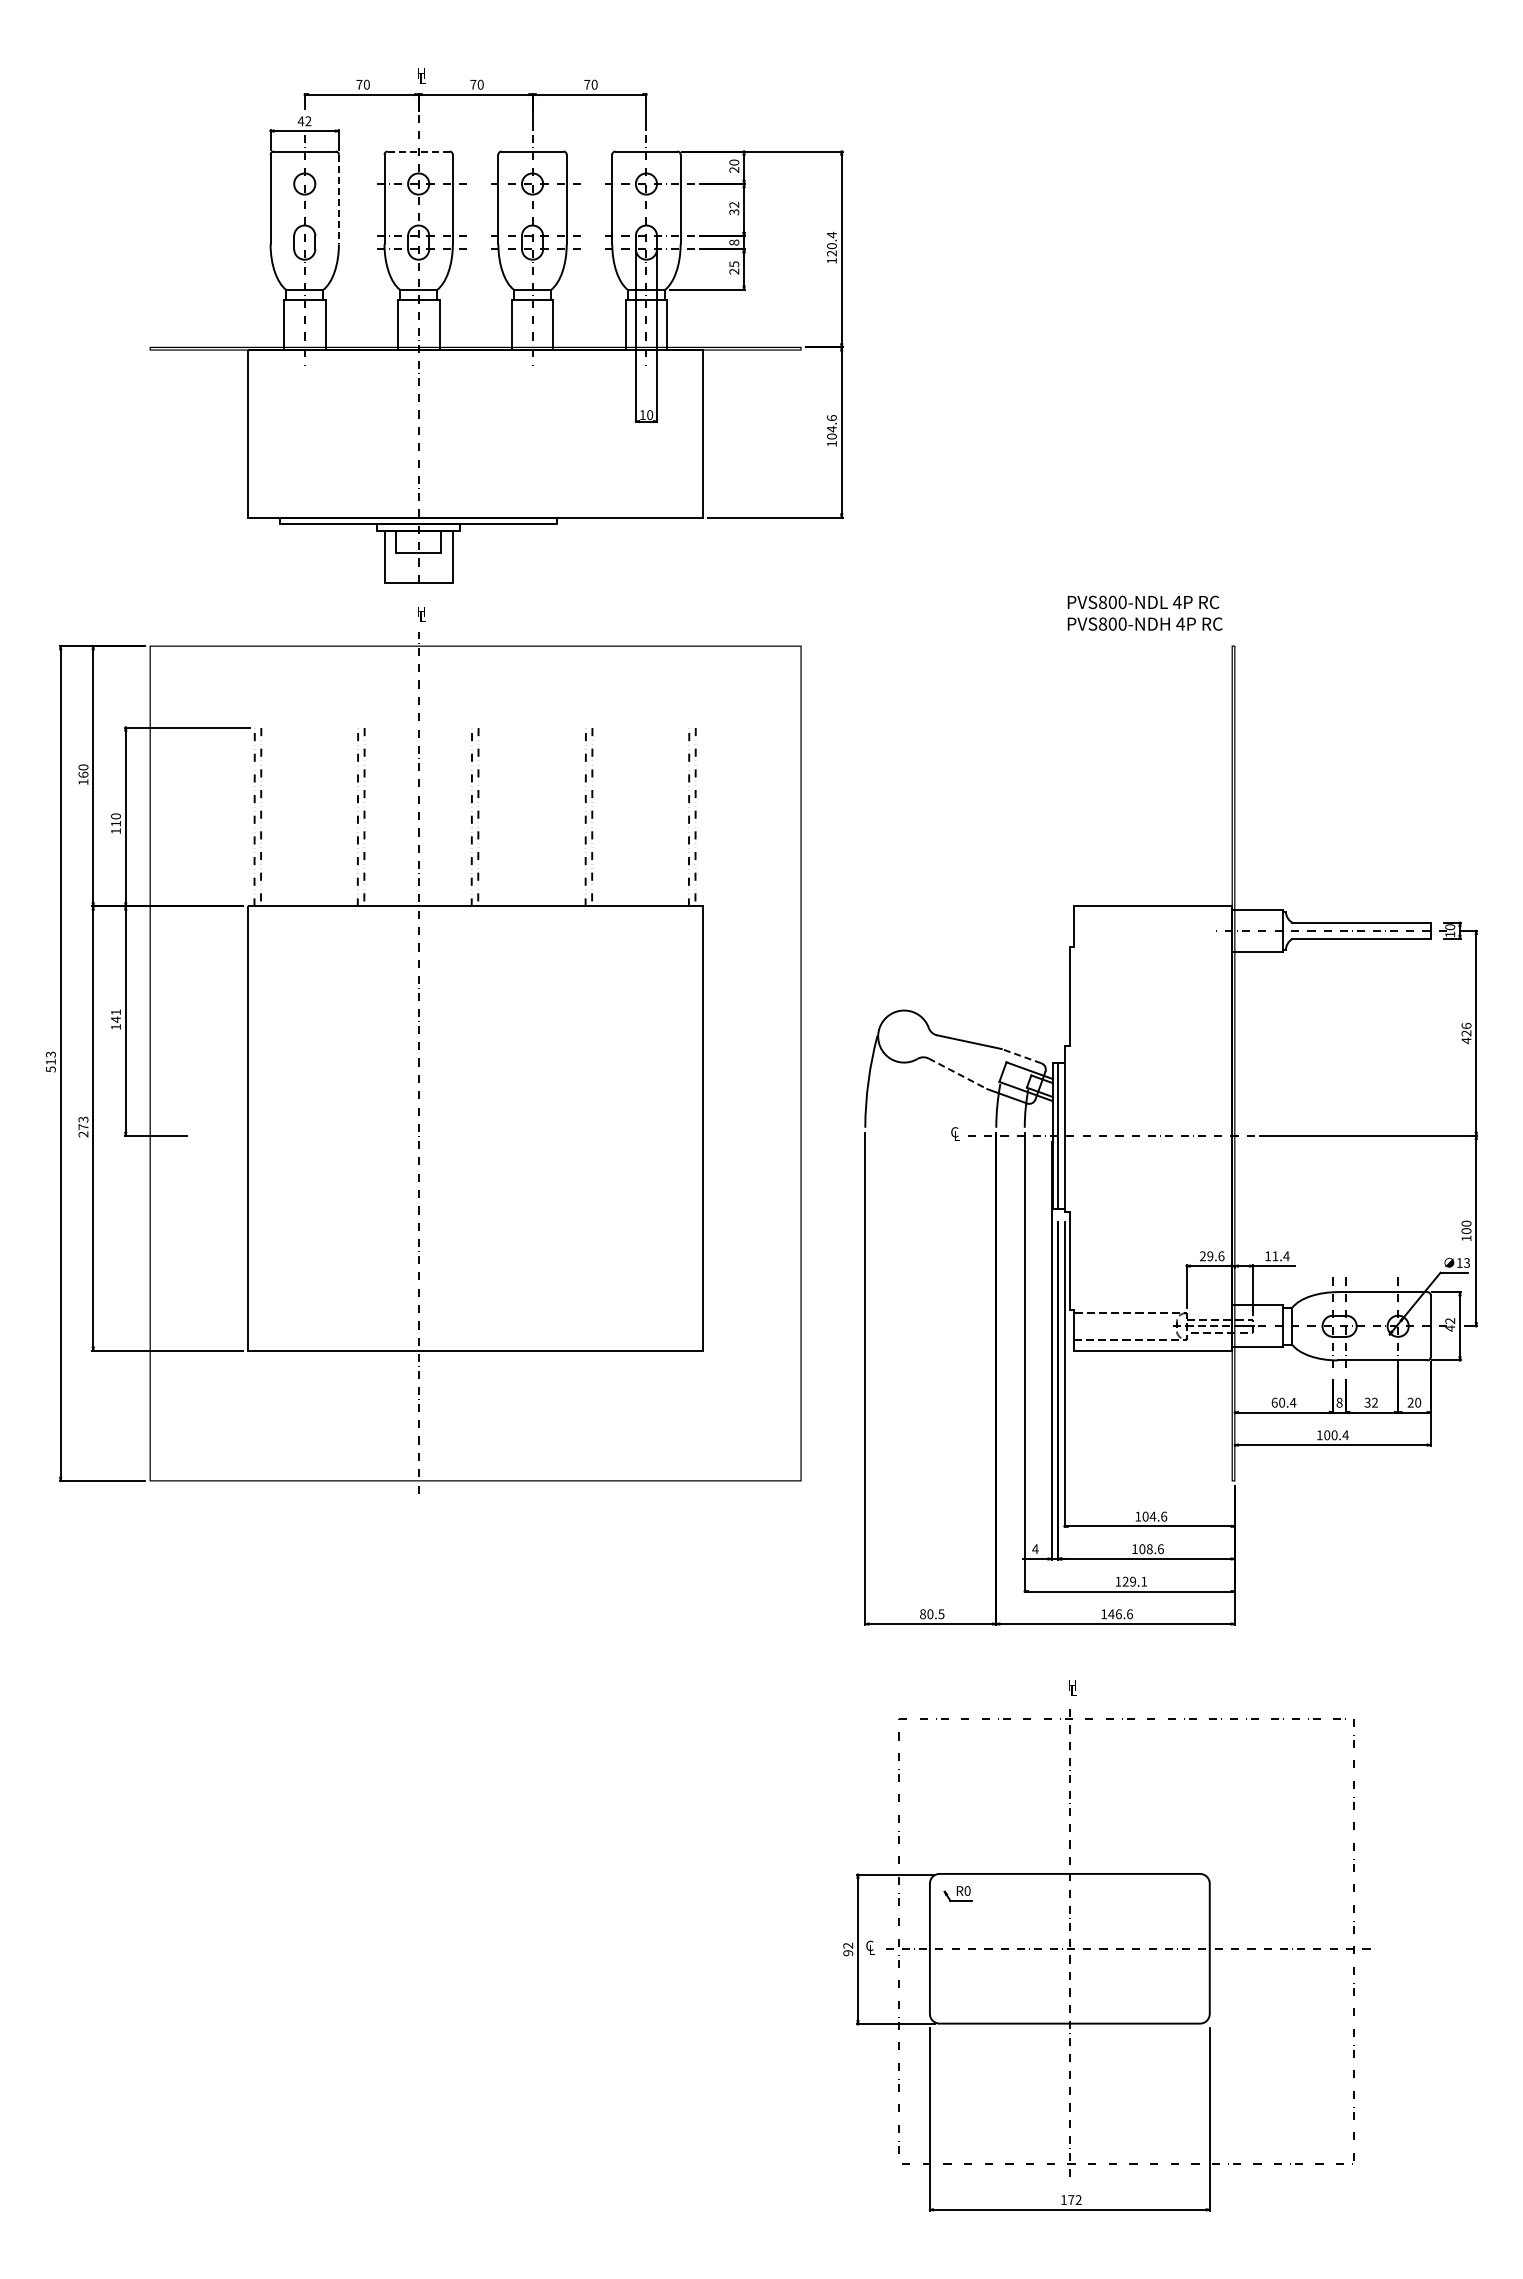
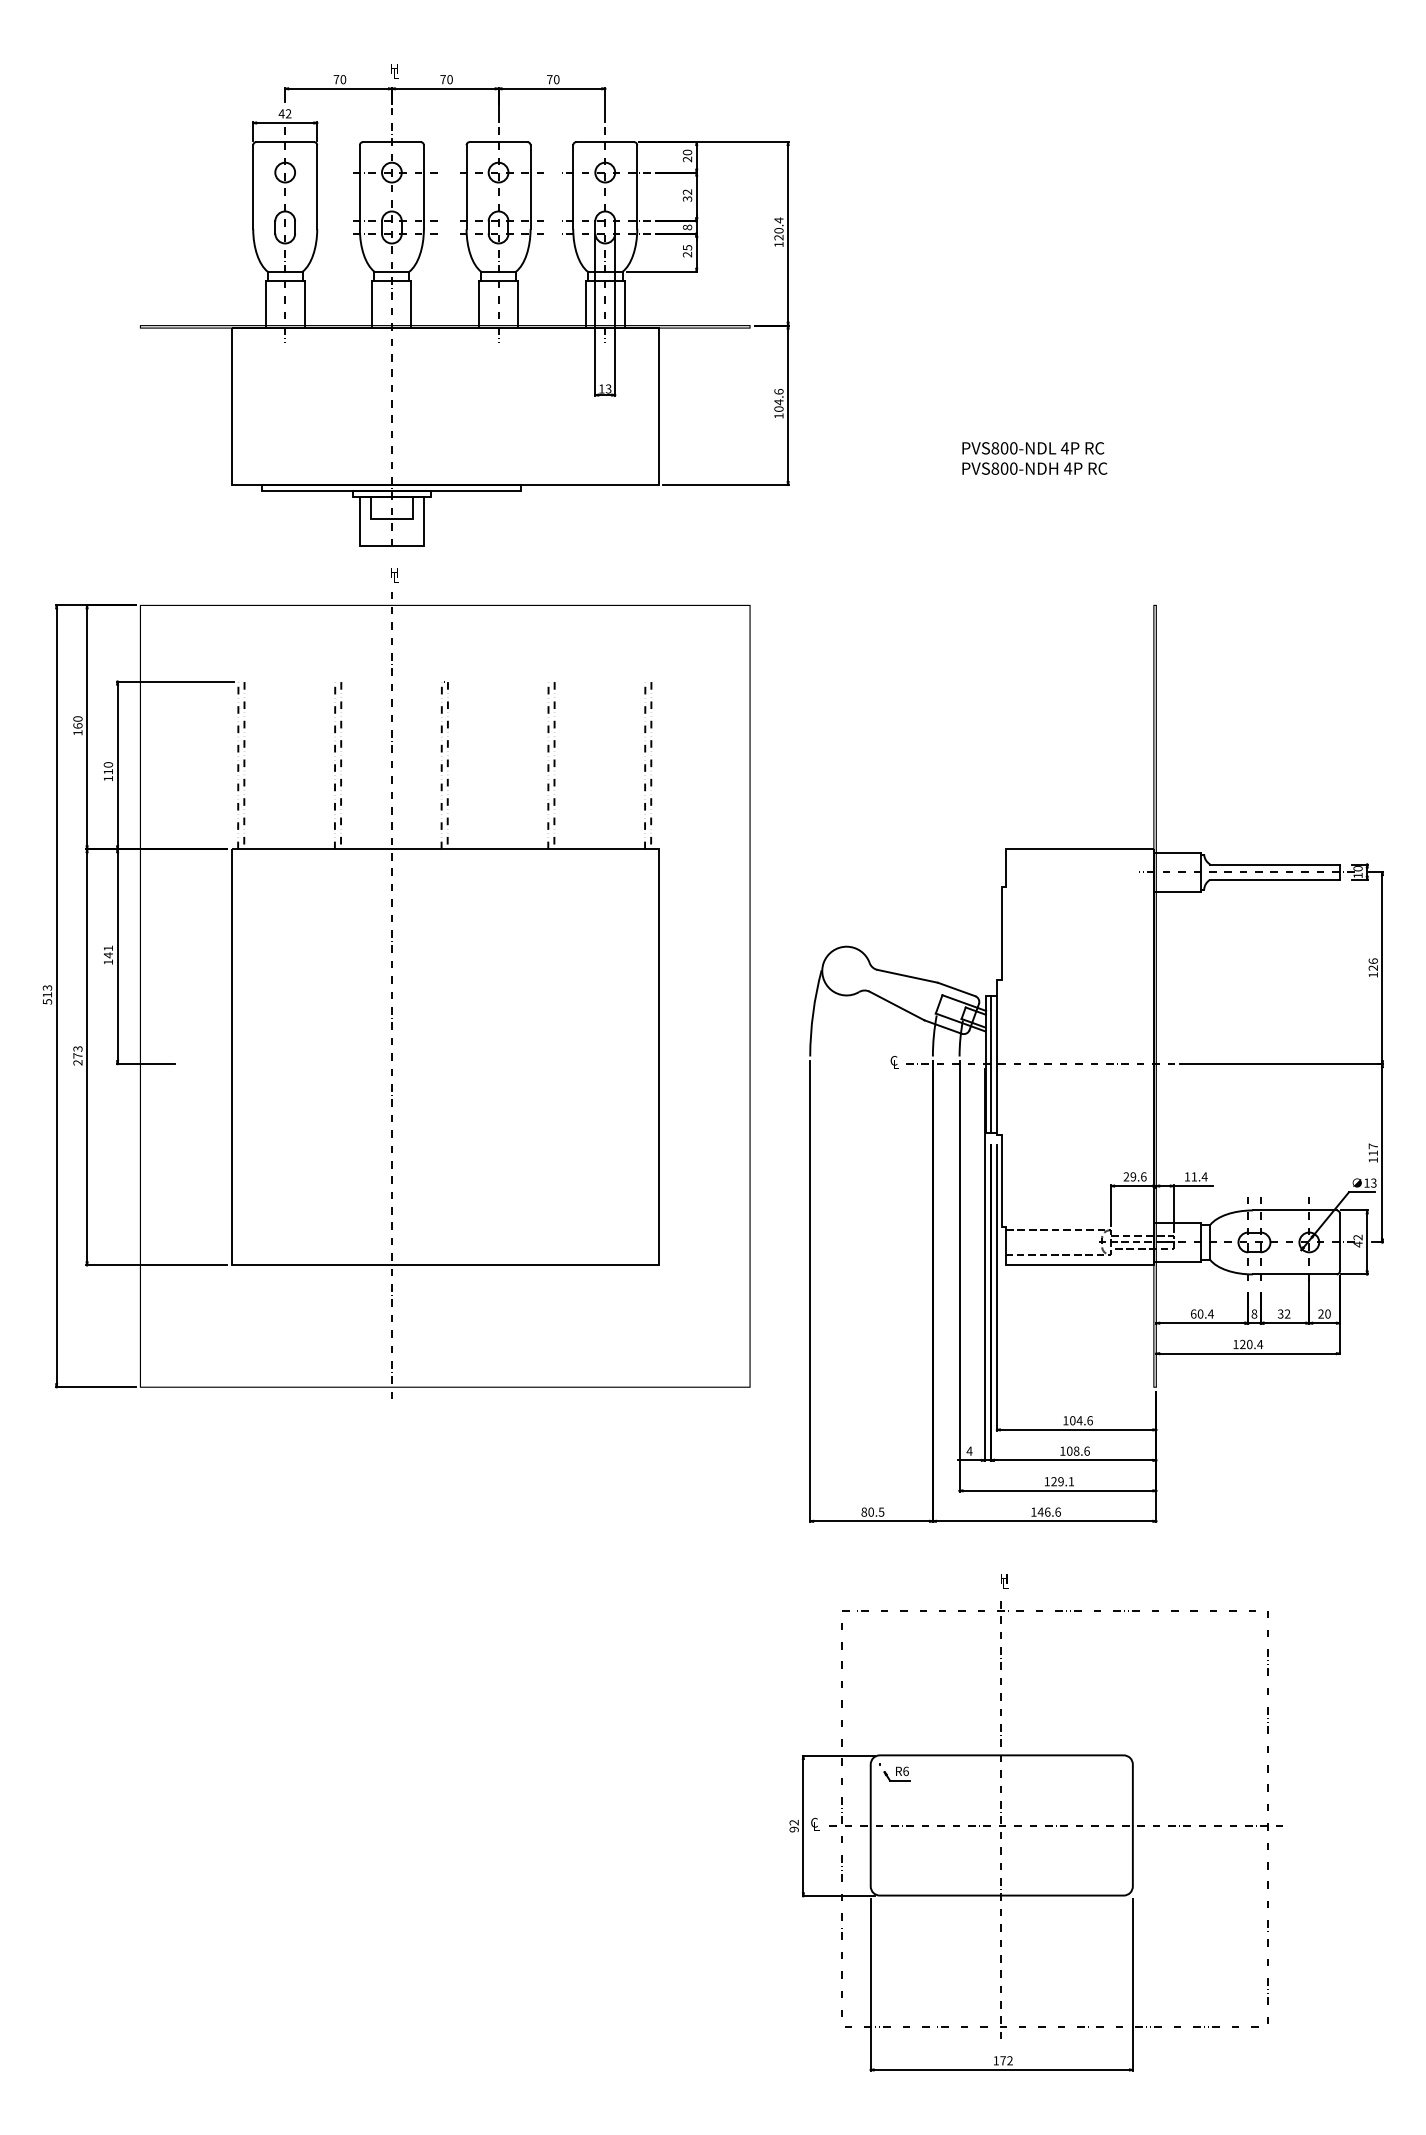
line: (418, 151) -> (391, 142), dashed -> solid
line: (338, 199) -> (316, 187), dashed -> solid
text: (650, 414) -> (609, 388), 10 -> 13
text: (1144, 612) -> (1034, 457), moved
text: (1466, 1040) -> (1373, 974), 426 -> 126
line: (1021, 1056) -> (956, 989), dashed -> solid
line: (958, 1074) -> (897, 1006), dashed -> solid
text: (1466, 1227) -> (1373, 1149), 100 -> 117
text: (1327, 1435) -> (1243, 1344), 100.4 -> 120.4
text: (967, 1890) -> (905, 1770), R0 -> R6

